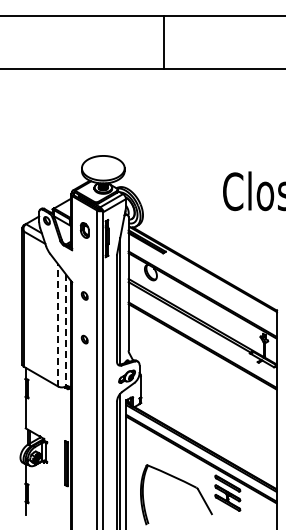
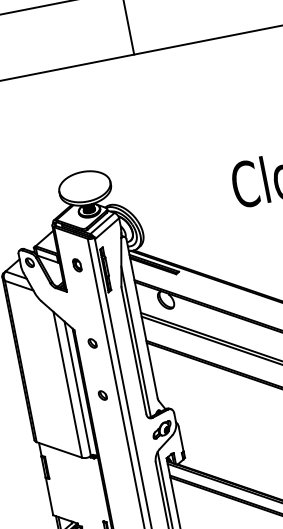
part: (84, 230) -> (76, 265), size x0.71
line: (58, 324) -> (67, 383), dashed -> solid
line: (65, 330) -> (77, 389), dashed -> solid

